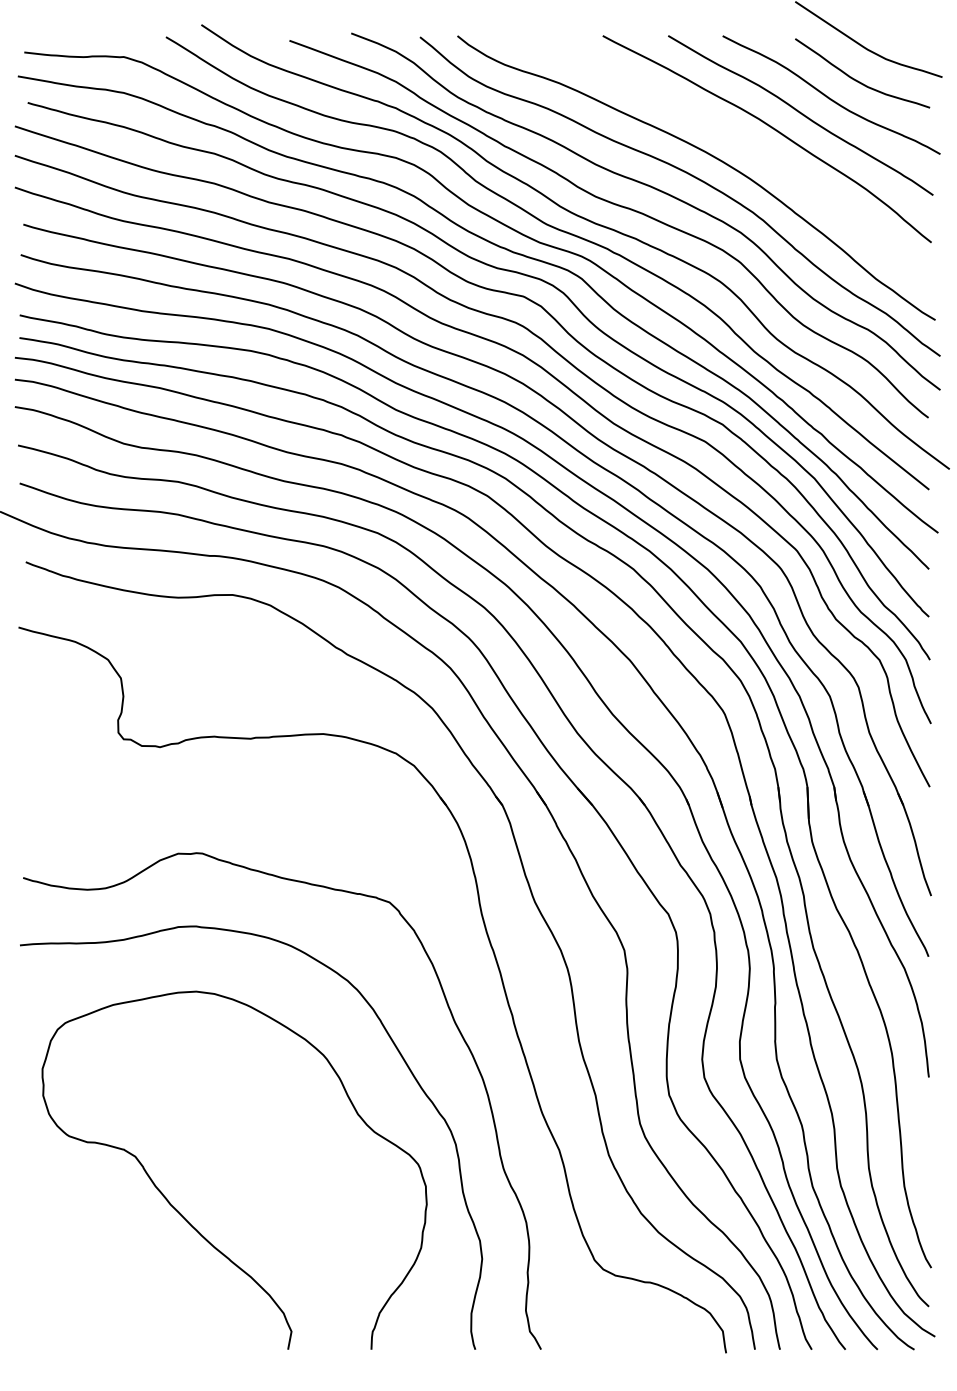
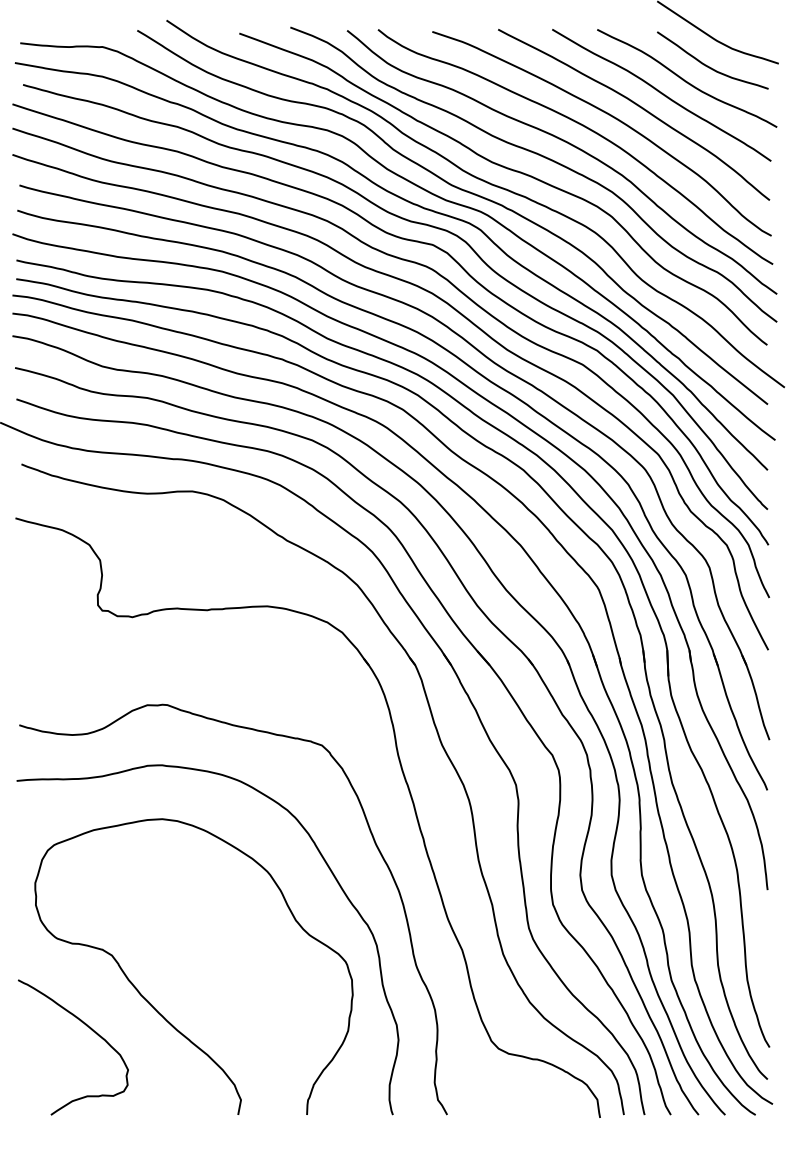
curve: (739, 141) -> (611, 116), added
curve: (108, 1245) -> (89, 1028), added

